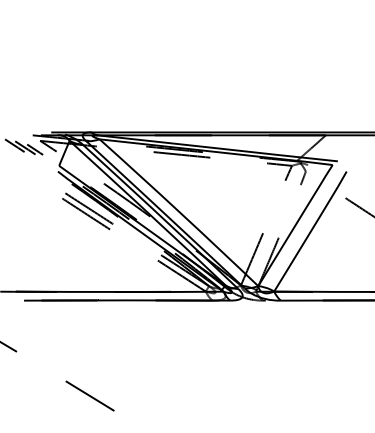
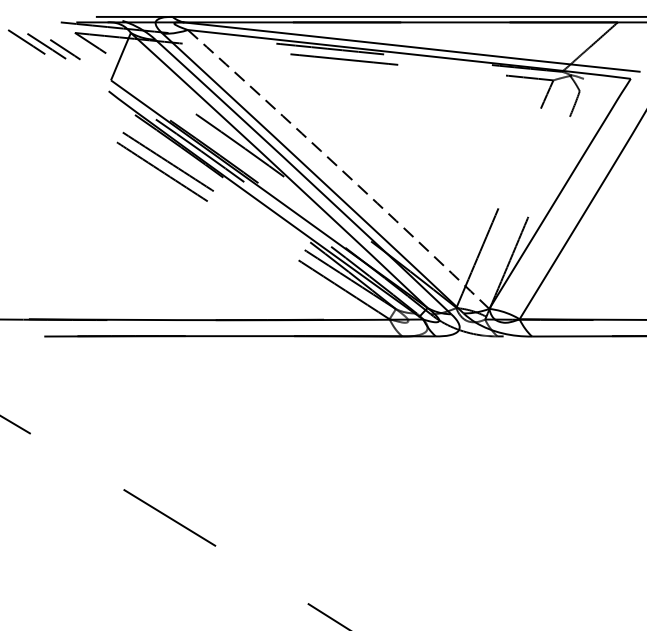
arc: (179, 212) -> (339, 169), solid -> dashed

